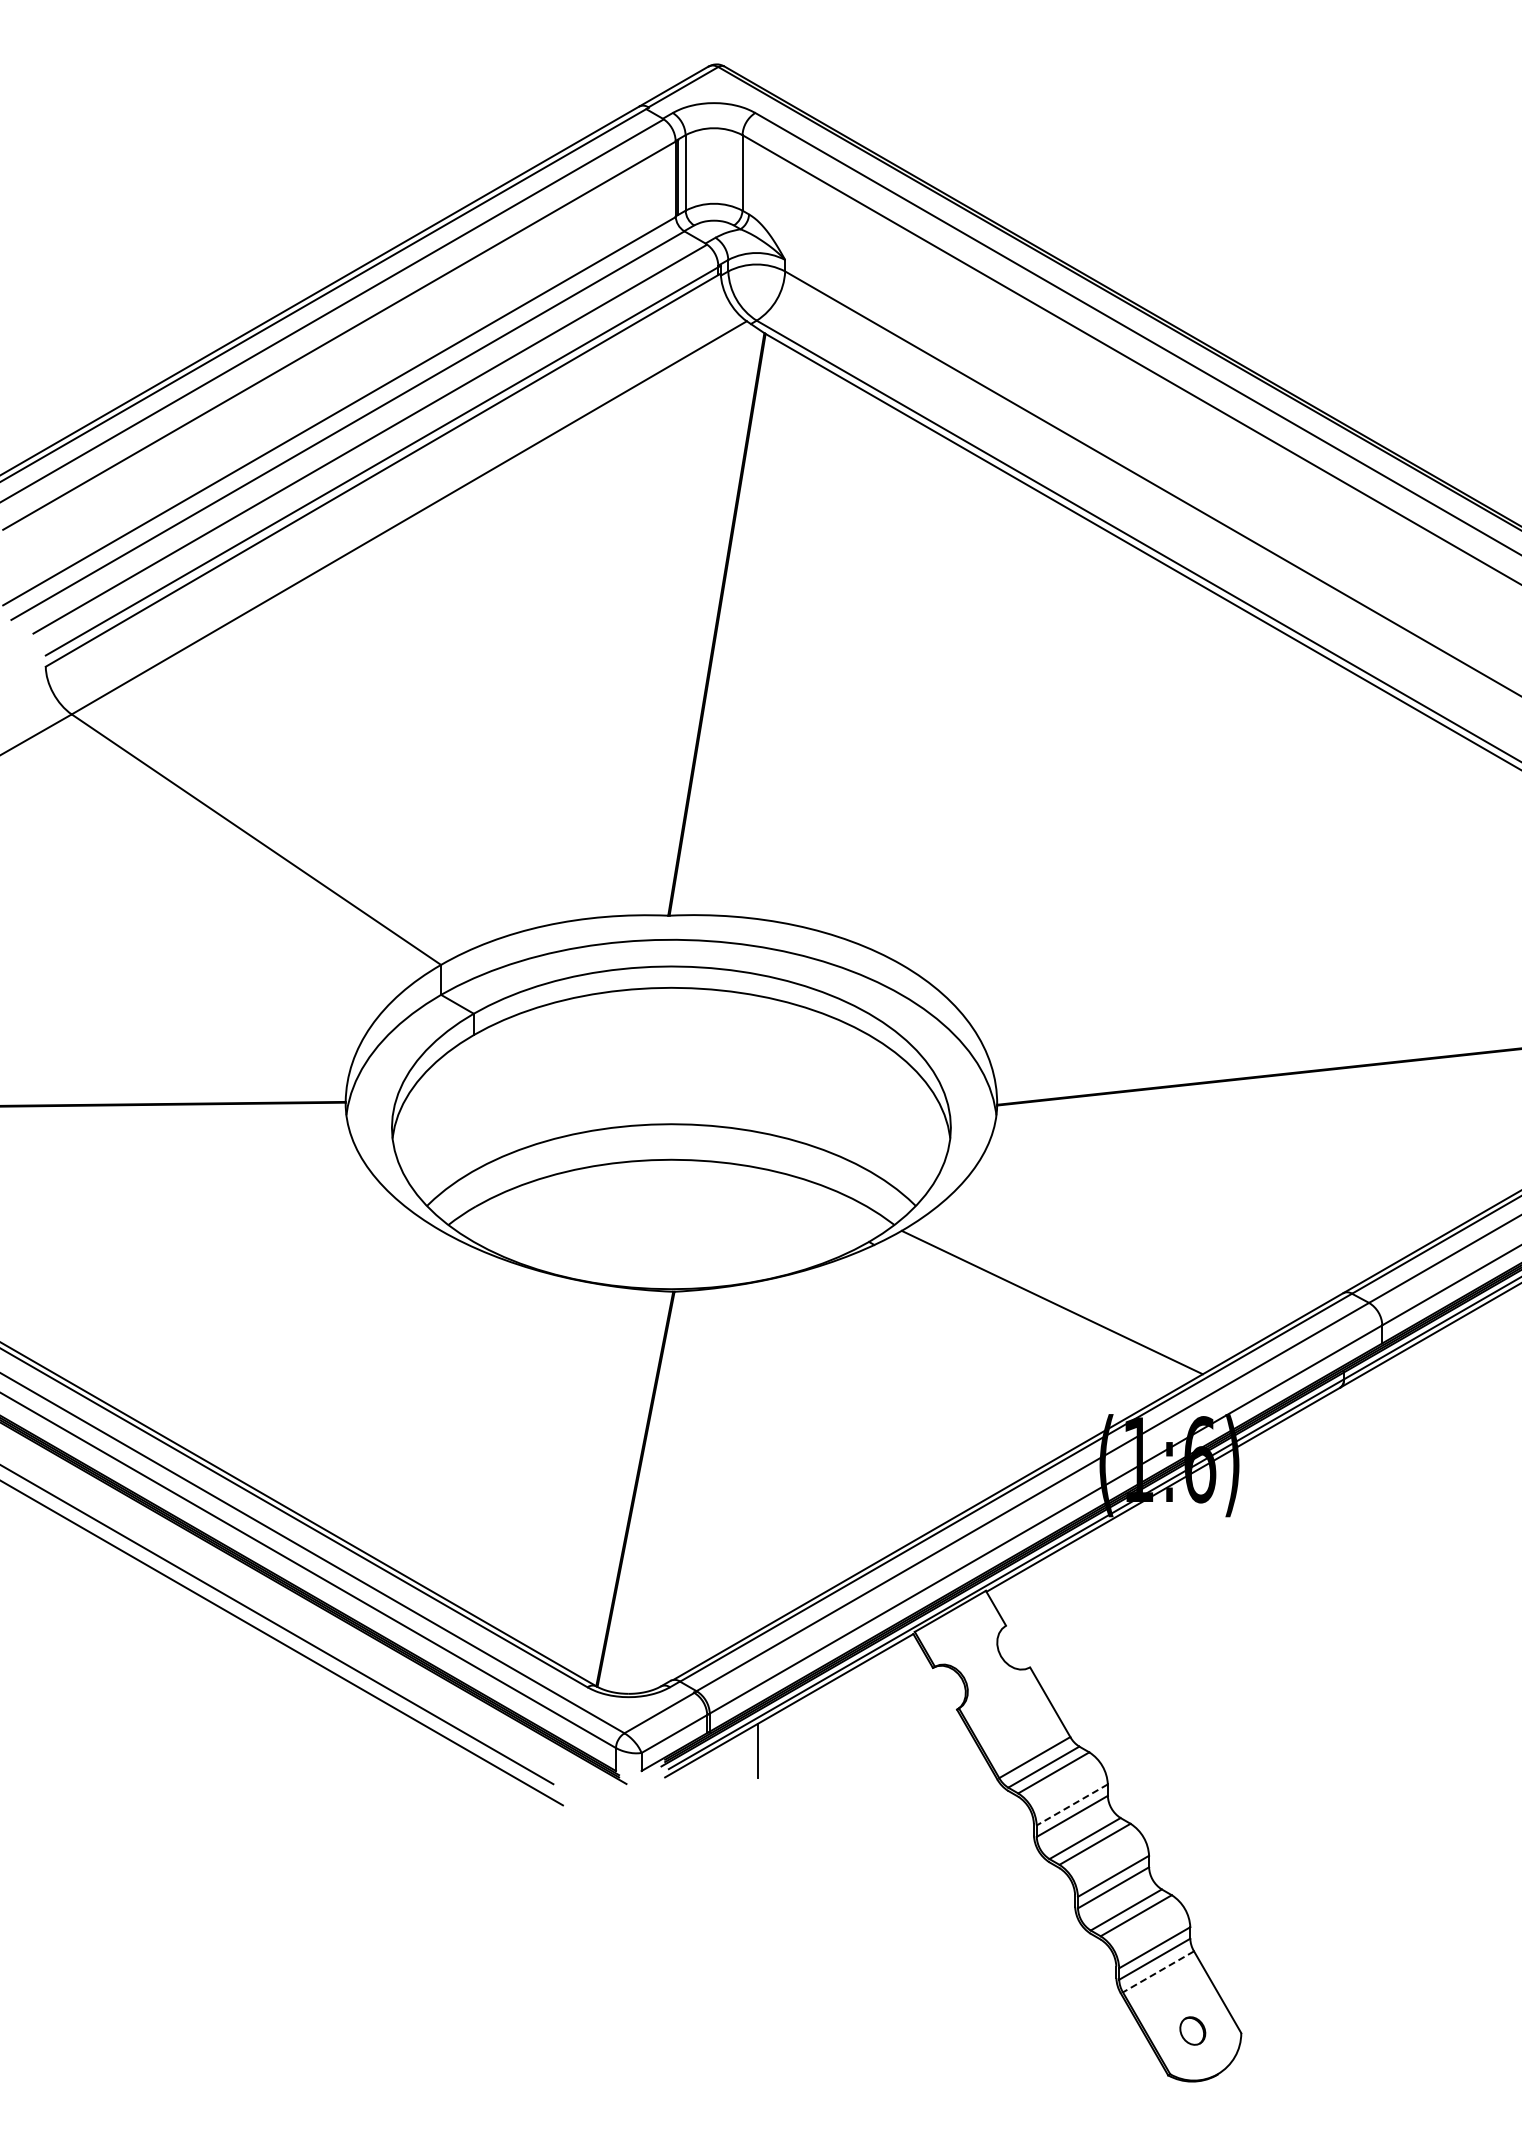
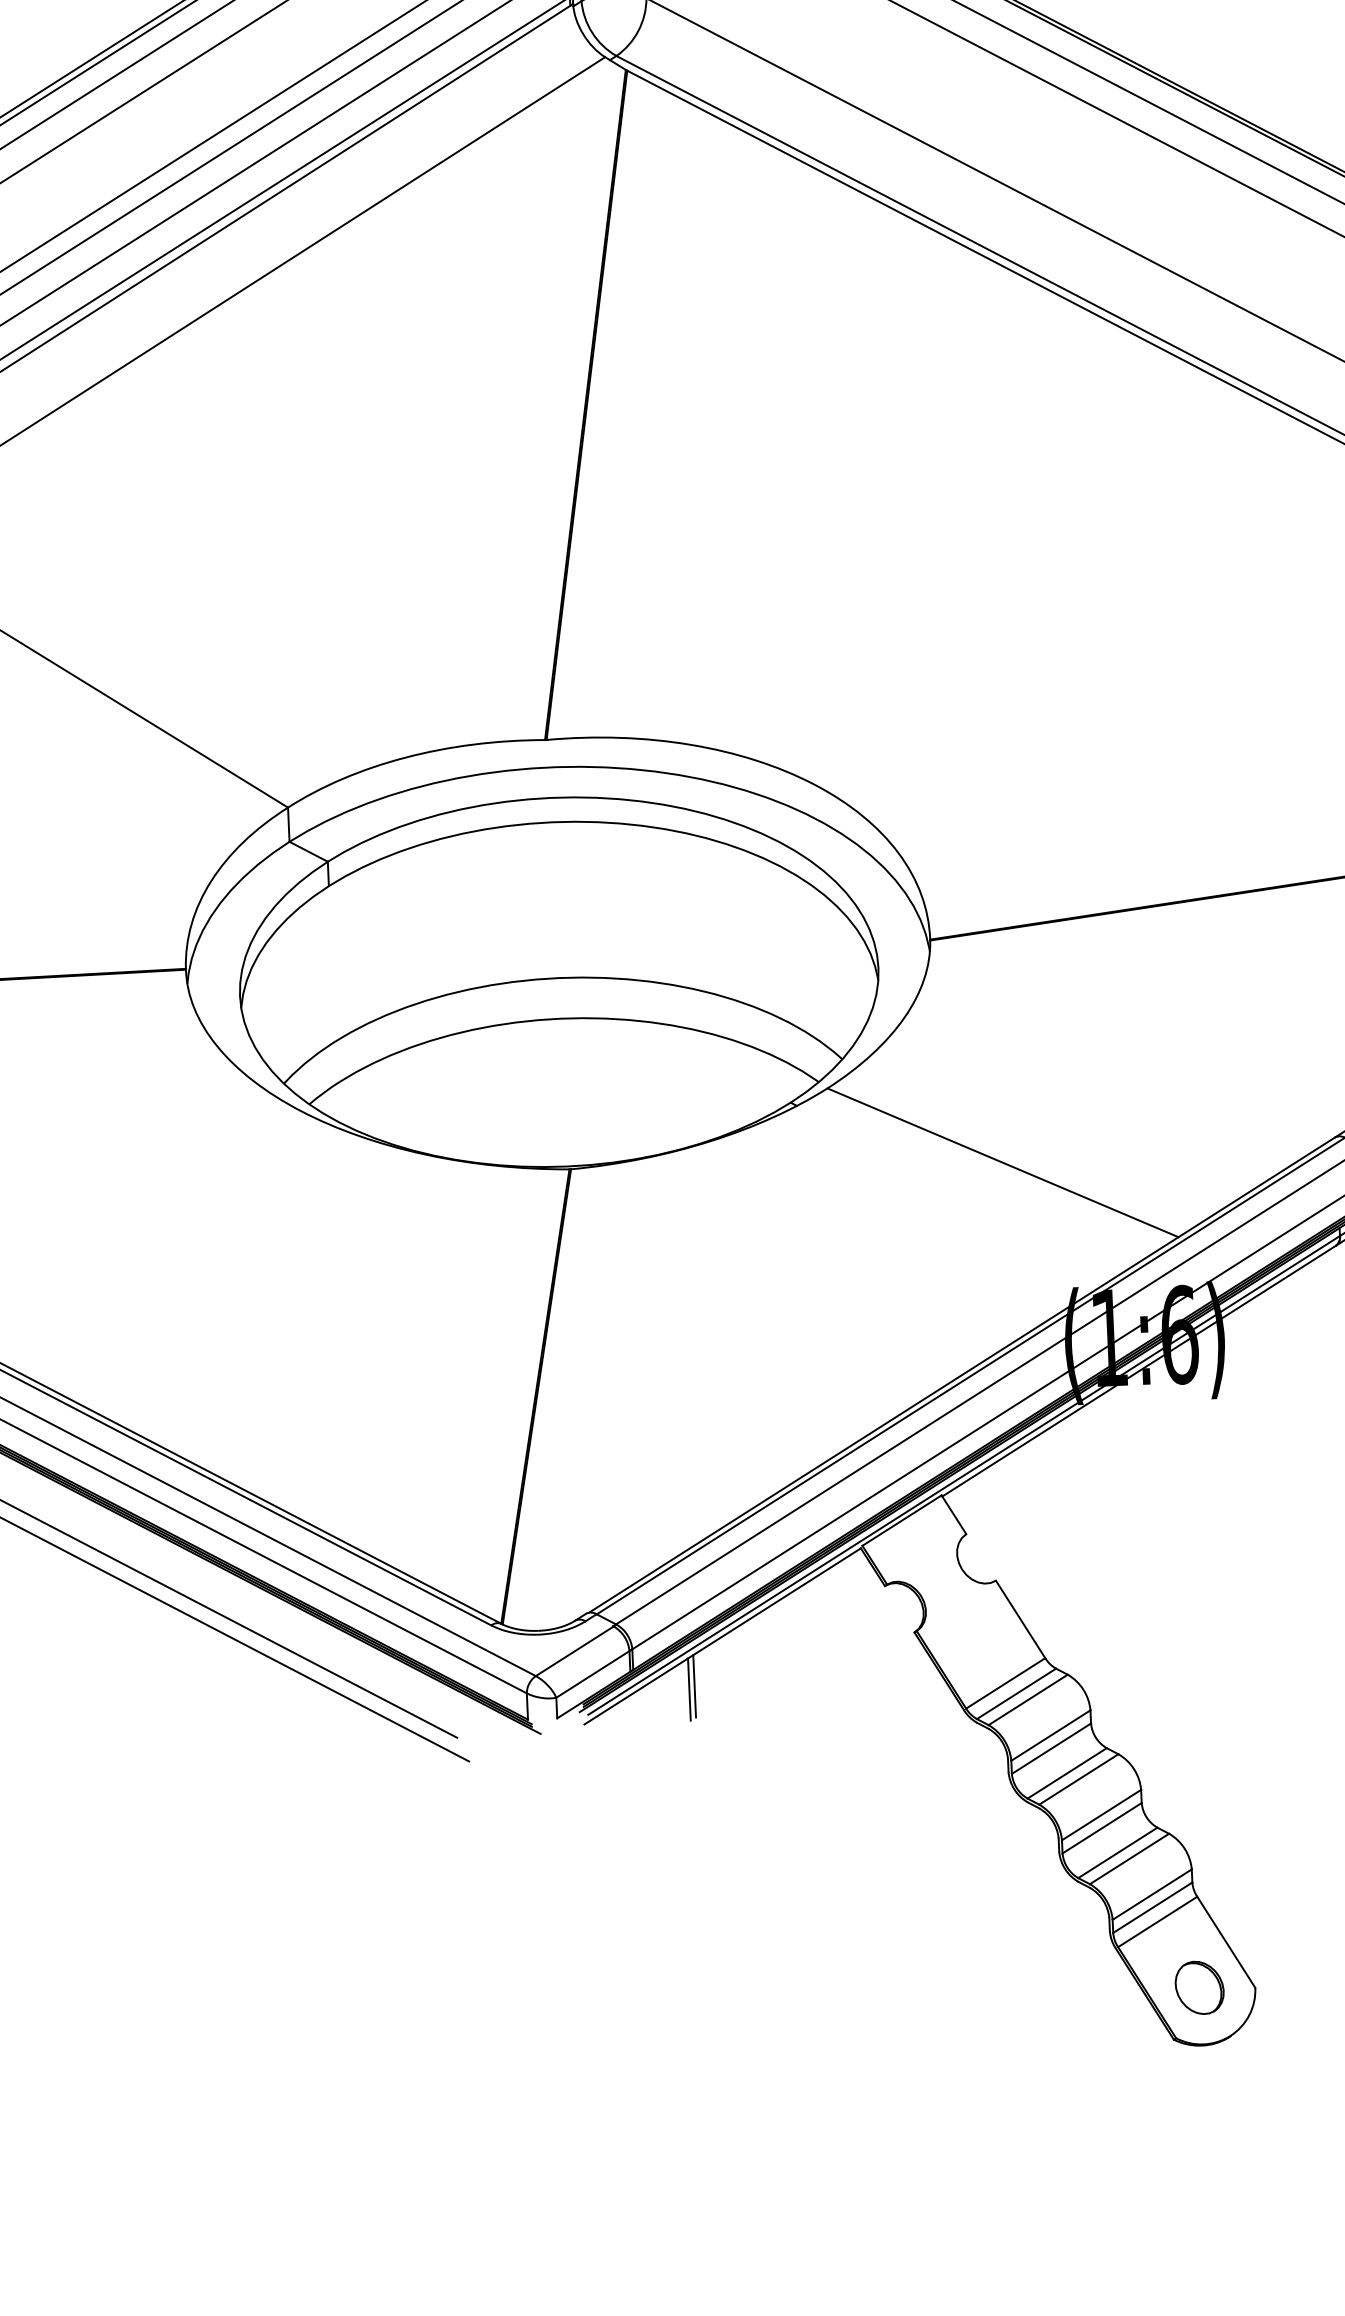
line: (762, 1747) -> (694, 1685), added
line: (1071, 1805) -> (1050, 1736), dashed -> solid
line: (1158, 1972) -> (1157, 1922), dashed -> solid
part: (1192, 2030) -> (1199, 1987), size x1.67

